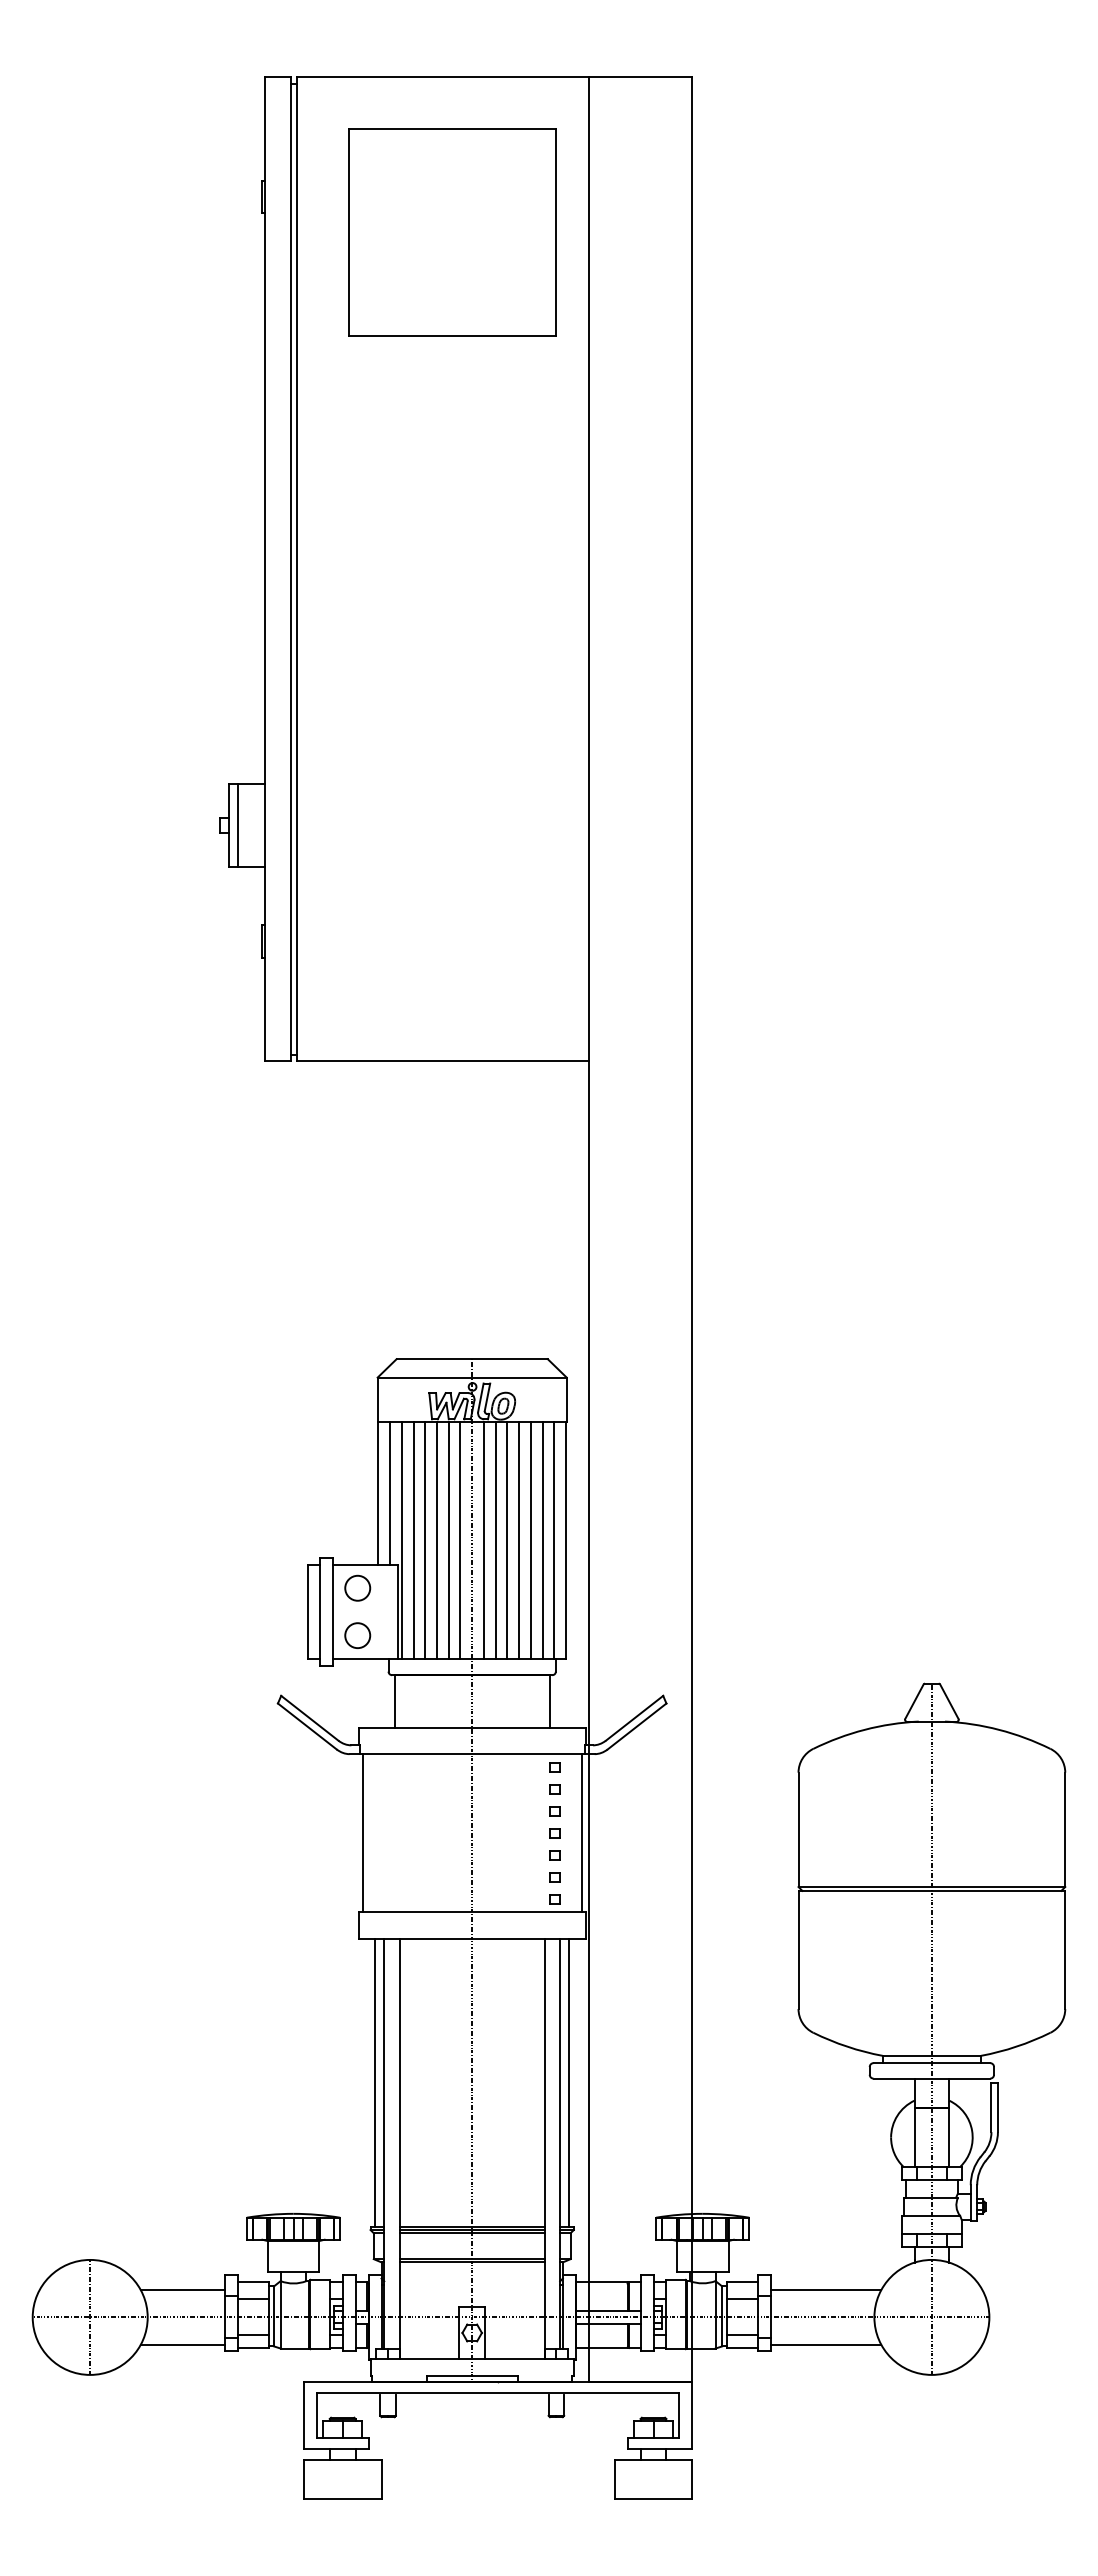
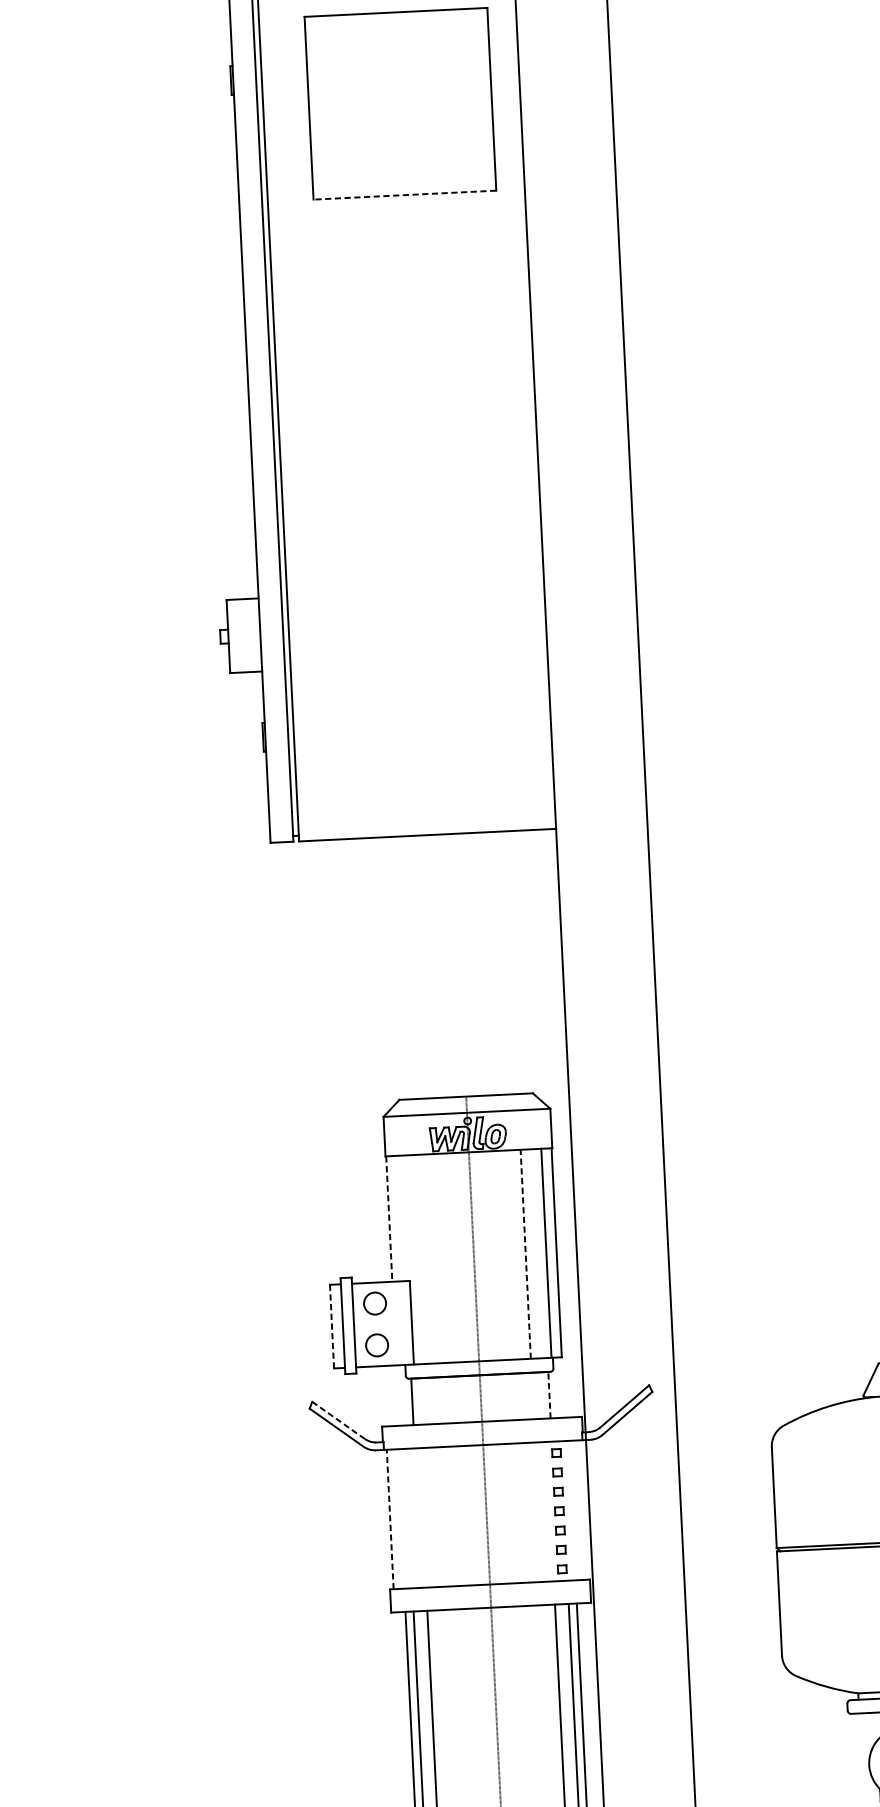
line: (452, 336) -> (404, 195), solid -> dashed
line: (237, 825) -> (236, 635), removed
line: (378, 1493) -> (389, 1219), solid -> dashed
line: (390, 1493) -> (399, 1218), removed
line: (401, 1540) -> (411, 1259), removed
line: (413, 1540) -> (422, 1259), removed
line: (425, 1540) -> (432, 1258), removed
line: (436, 1540) -> (442, 1258), removed
line: (448, 1540) -> (453, 1257), removed
line: (460, 1540) -> (463, 1257), removed
line: (483, 1540) -> (483, 1256), removed
line: (495, 1540) -> (494, 1255), removed
line: (507, 1540) -> (505, 1254), removed
line: (519, 1540) -> (515, 1254), removed
line: (530, 1540) -> (525, 1253), solid -> dashed
line: (542, 1540) -> (535, 1253), removed
line: (307, 1611) -> (331, 1326), solid -> dashed
line: (549, 1701) -> (549, 1395), solid -> dashed
line: (310, 1718) -> (339, 1420), solid -> dashed
line: (362, 1832) -> (389, 1518), solid -> dashed
line: (581, 1833) -> (583, 1510), removed

